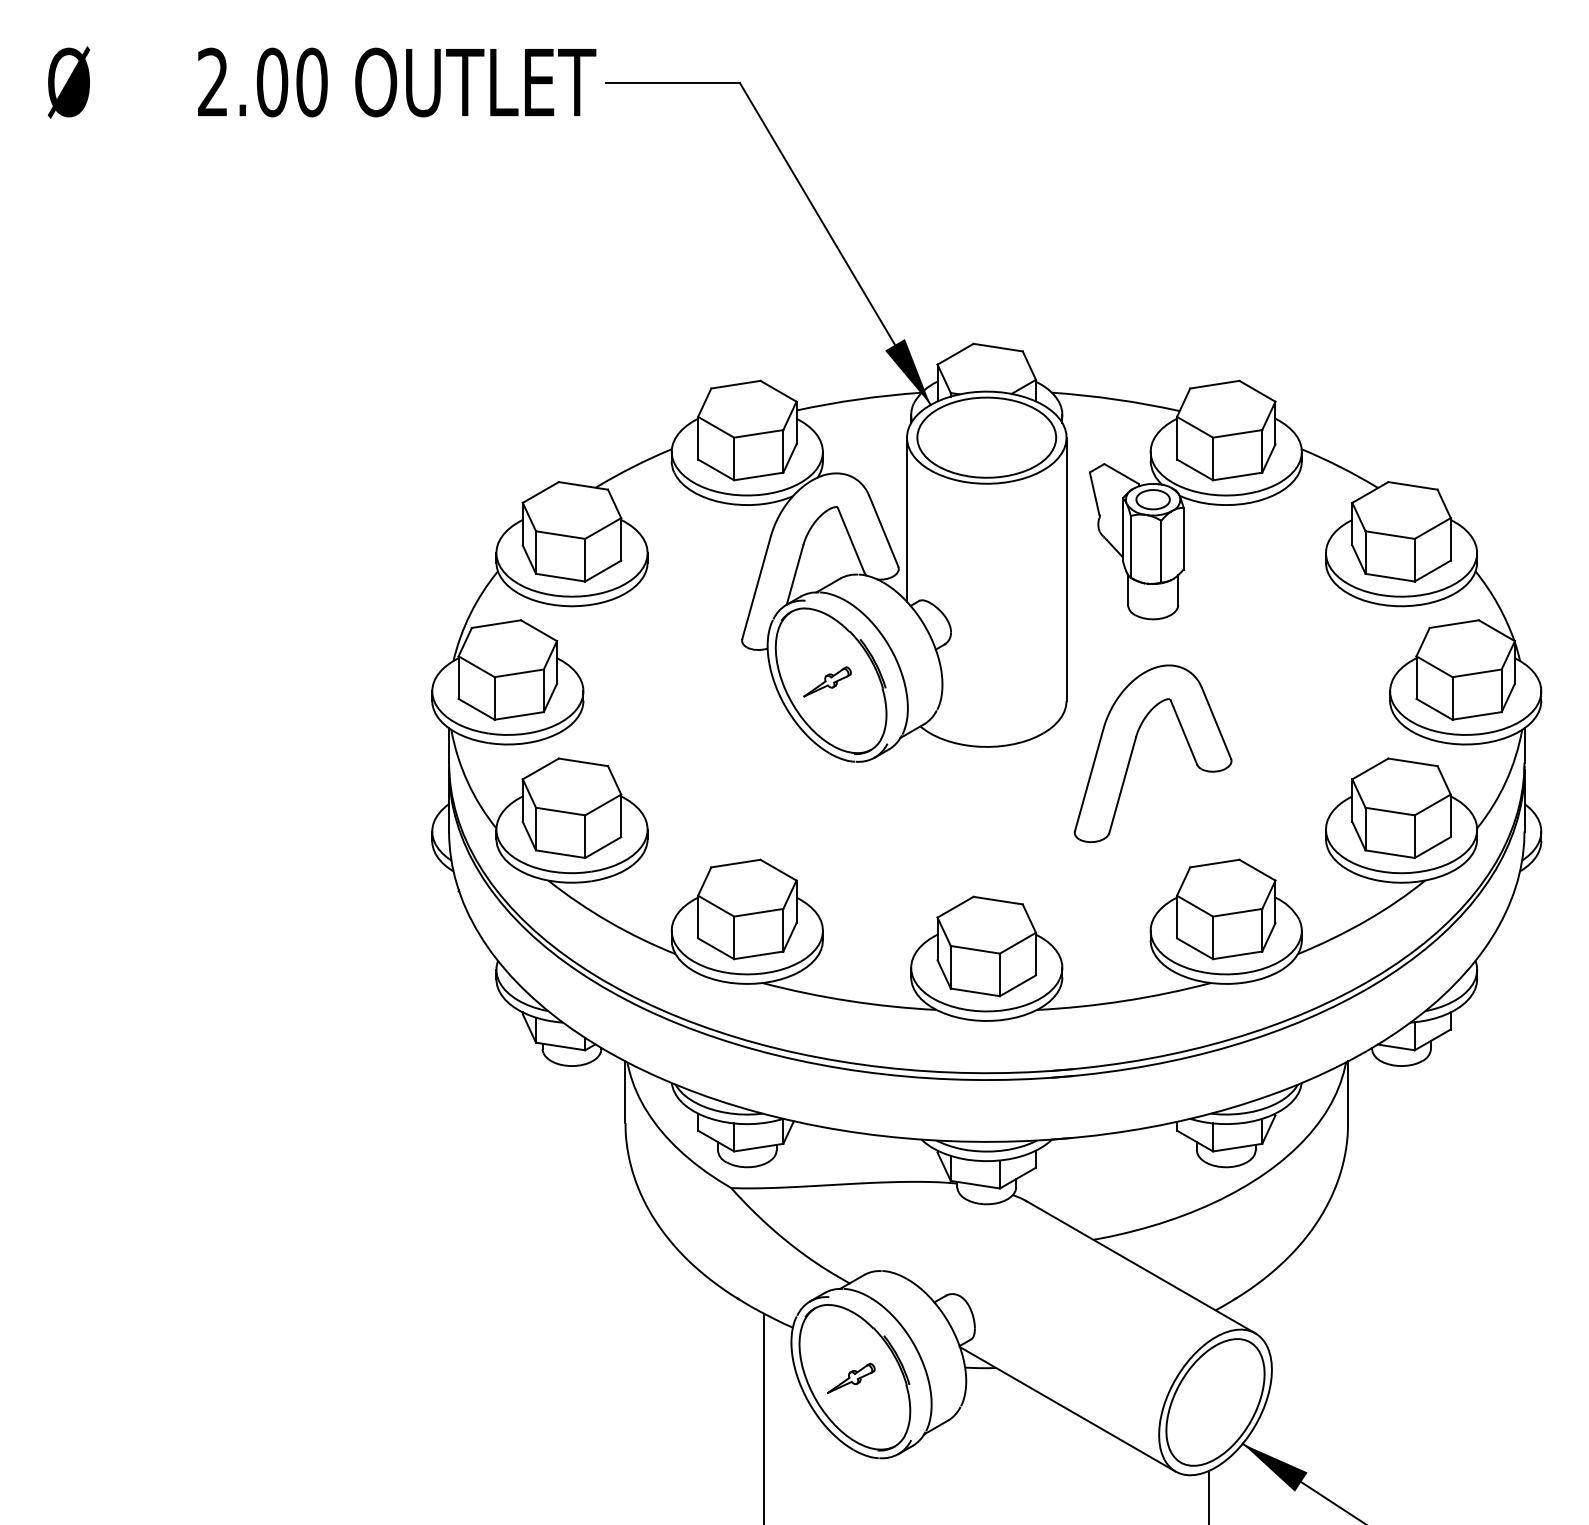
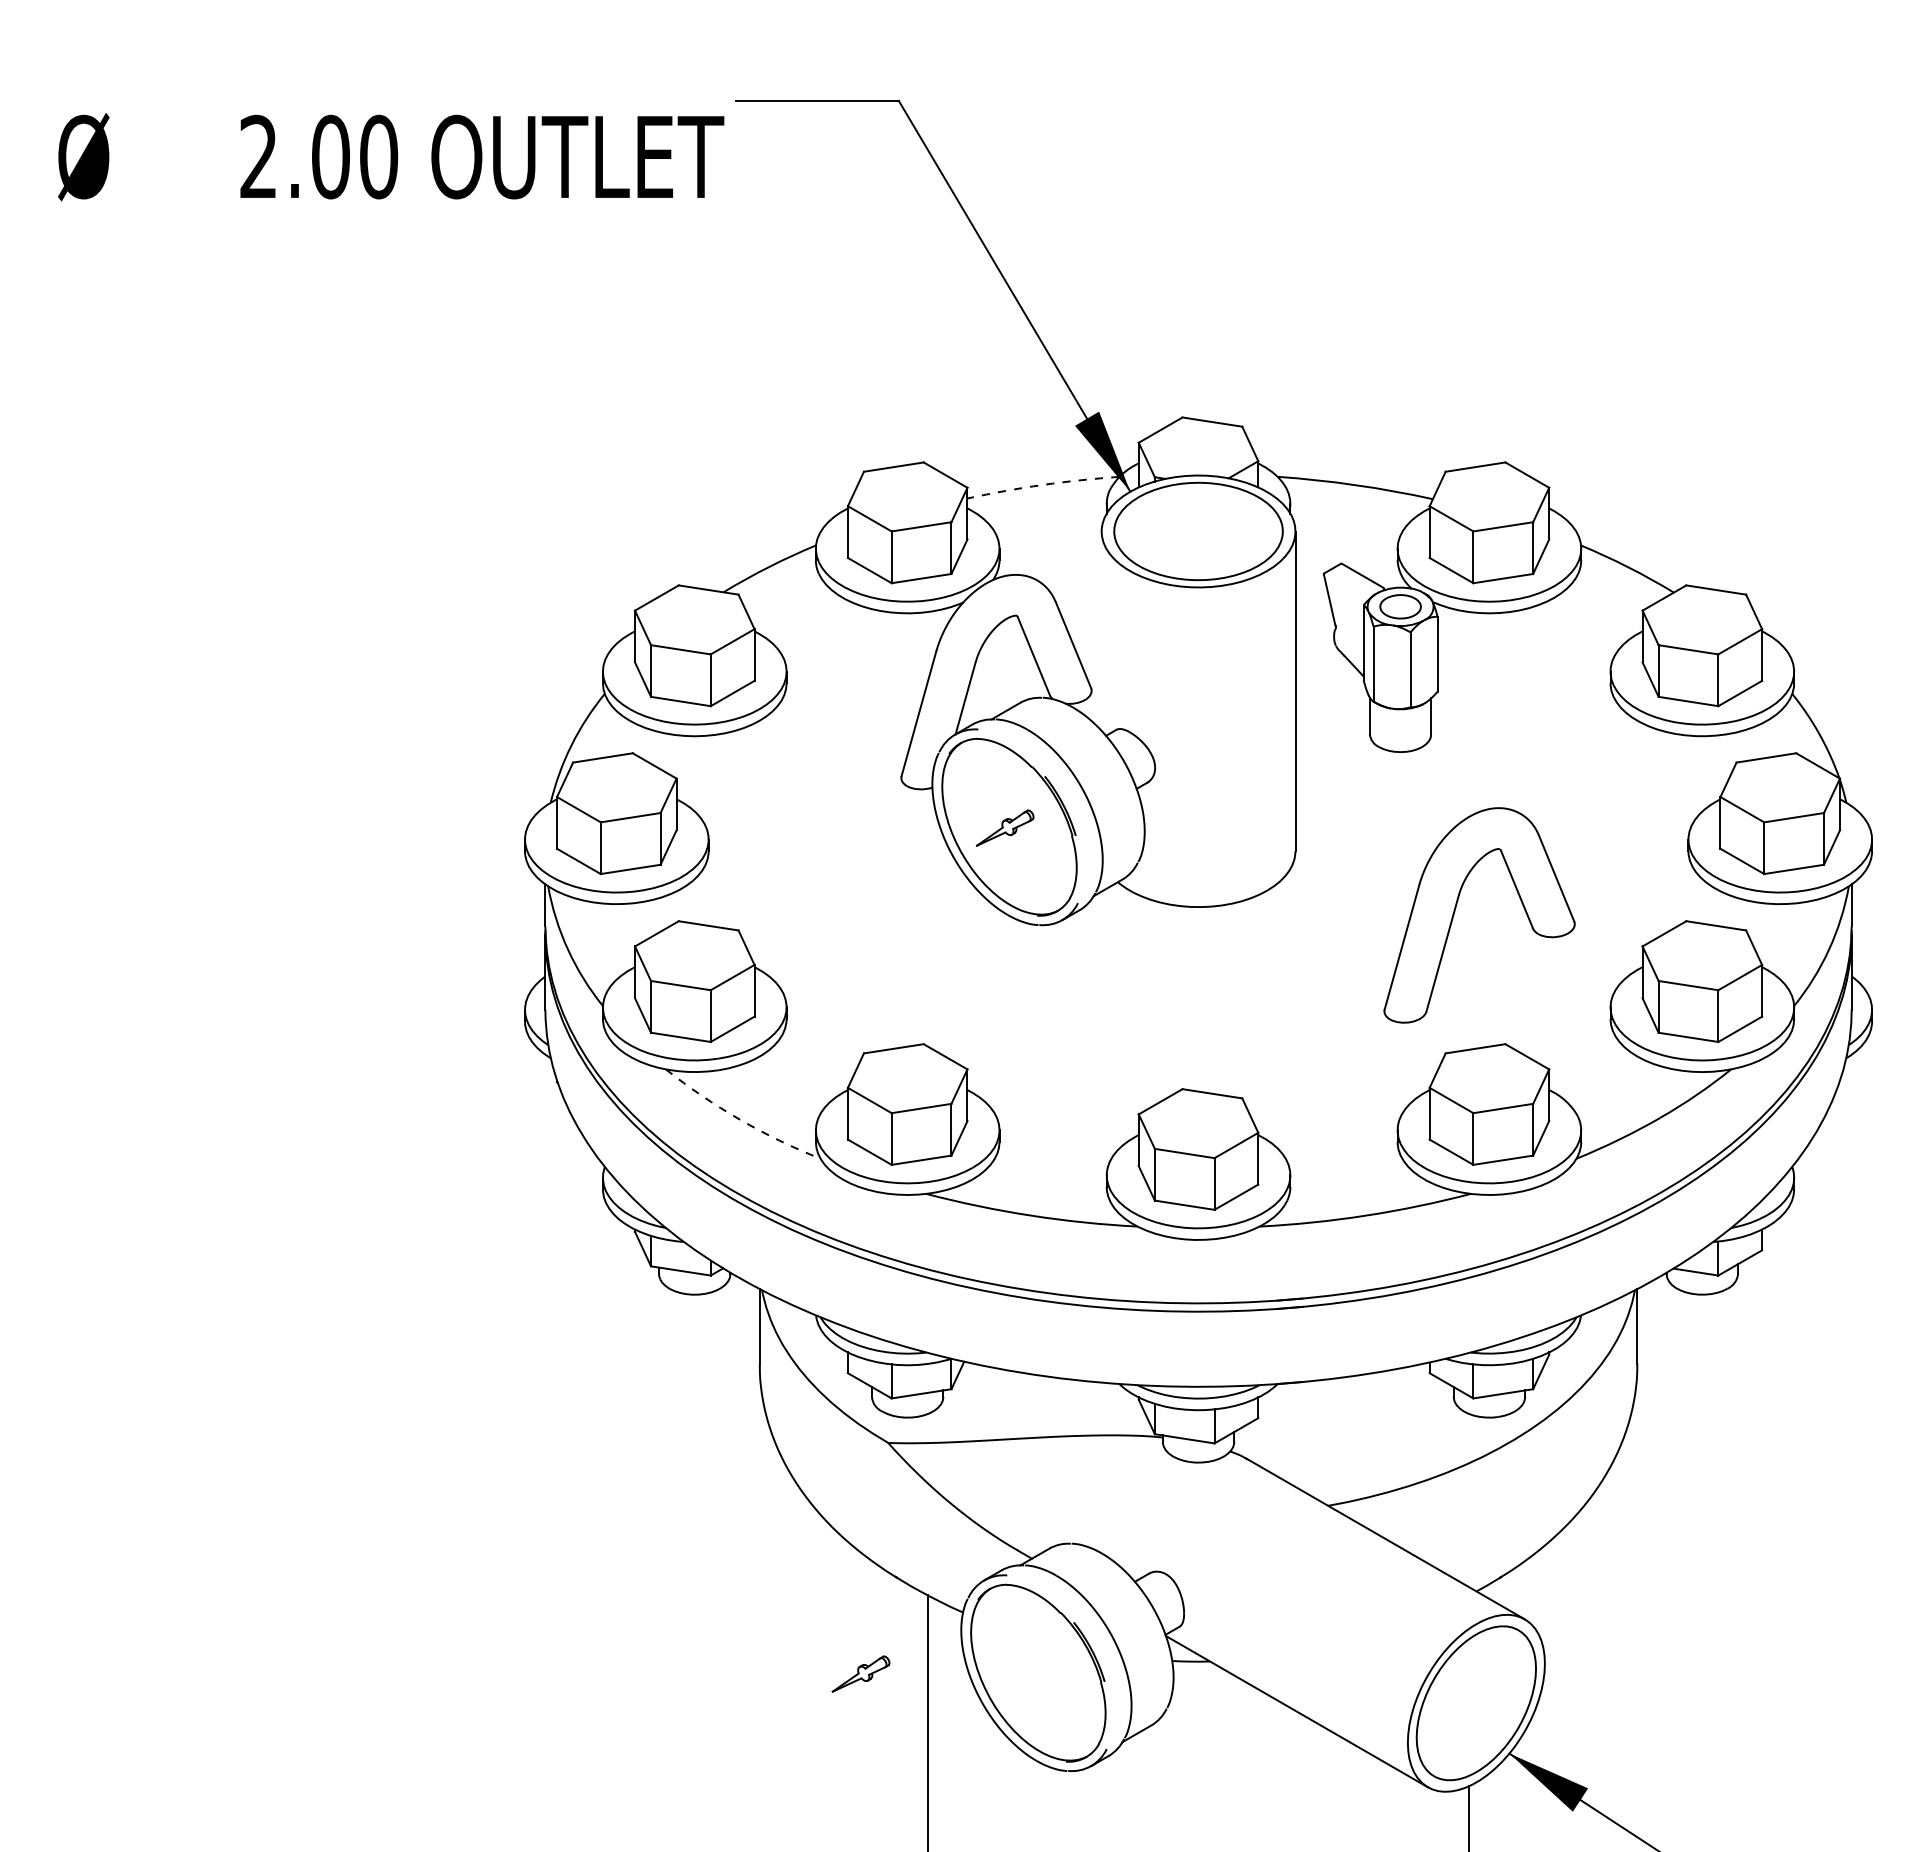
text: (322, 82) -> (391, 157), moved
arc: (858, 399) -> (1042, 484), solid -> dashed
line: (906, 519) -> (1101, 630), removed
part: (1134, 748) -> (1456, 908), moved
arc: (609, 921) -> (740, 1119), solid -> dashed
part: (850, 1377) -> (860, 1673), moved

